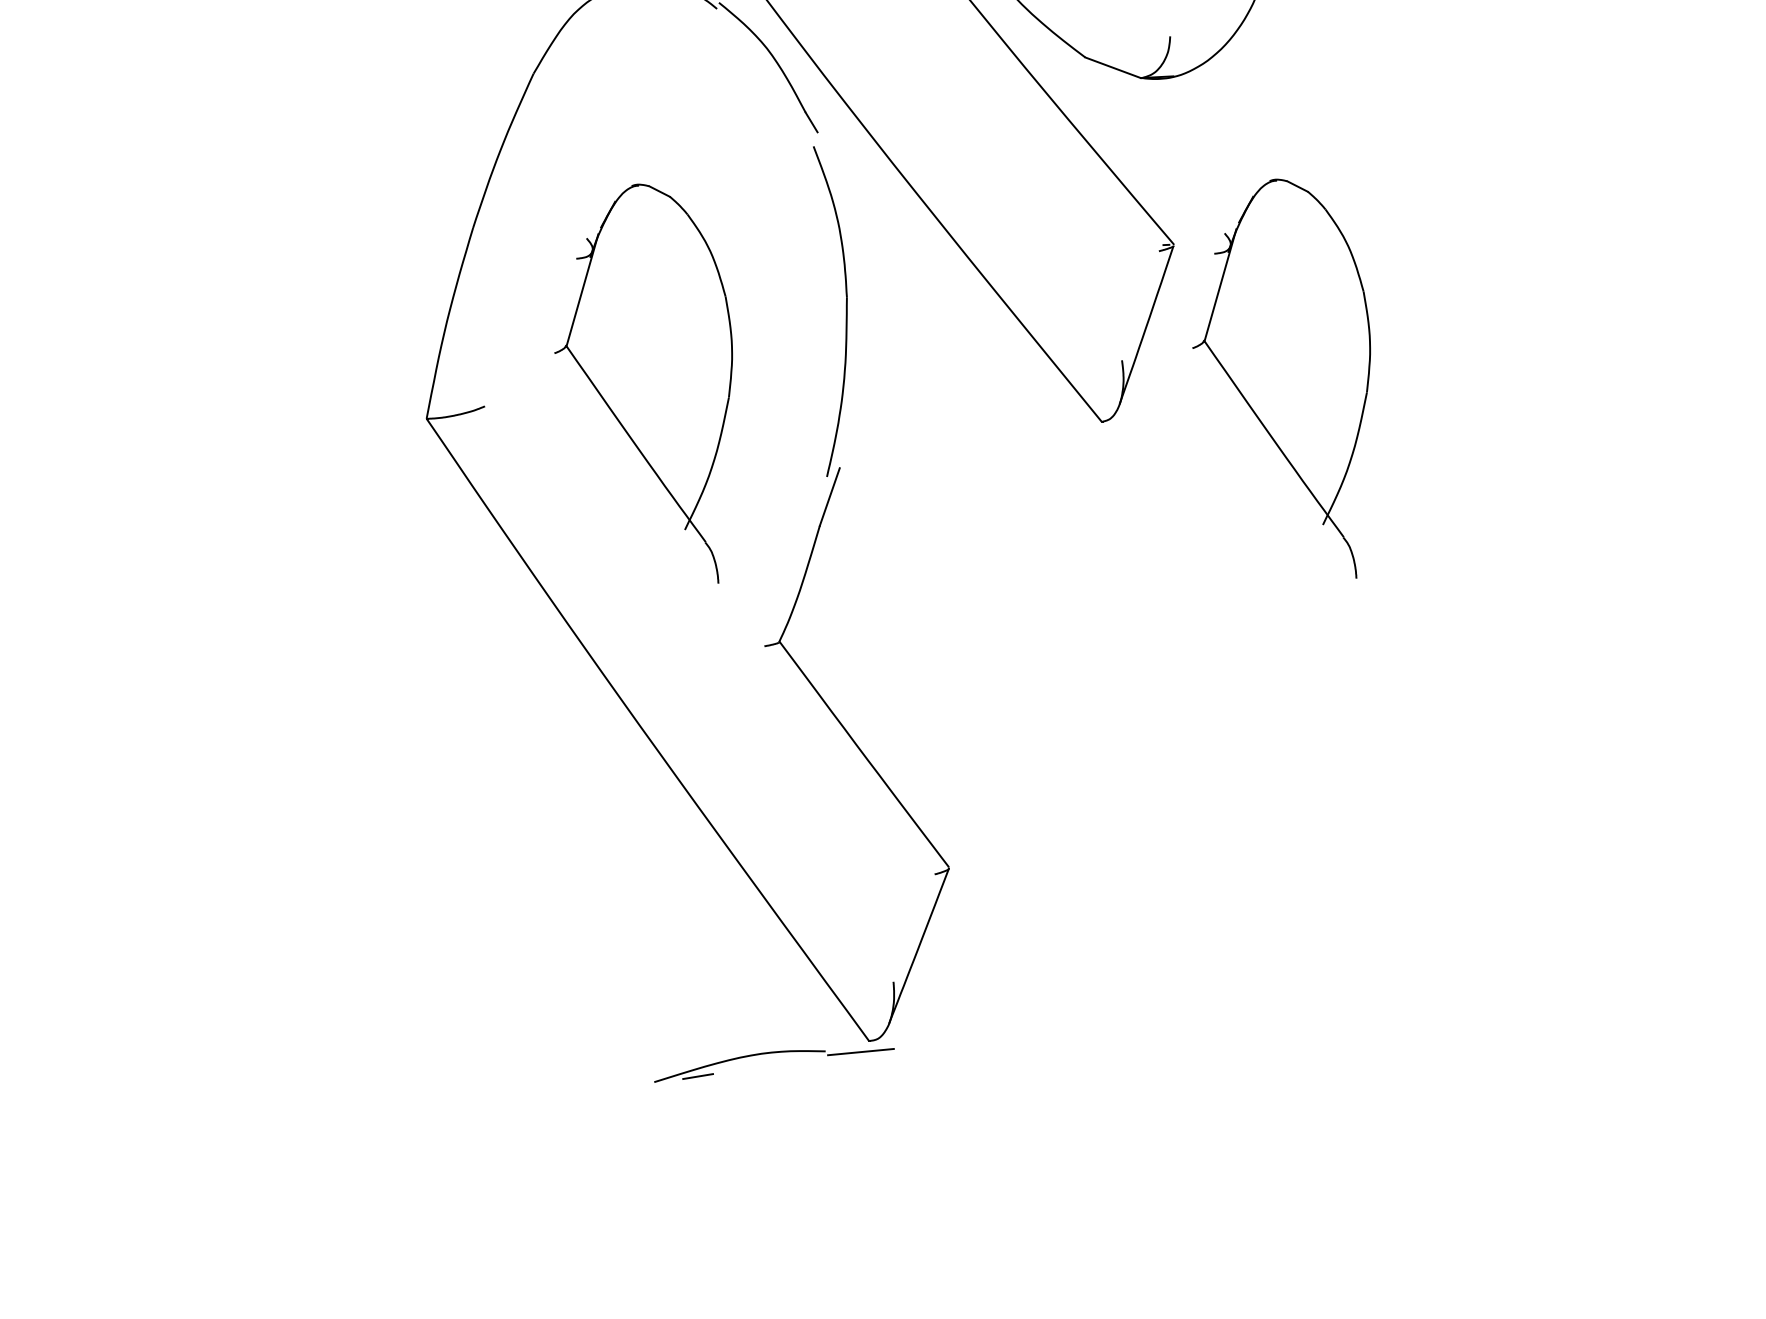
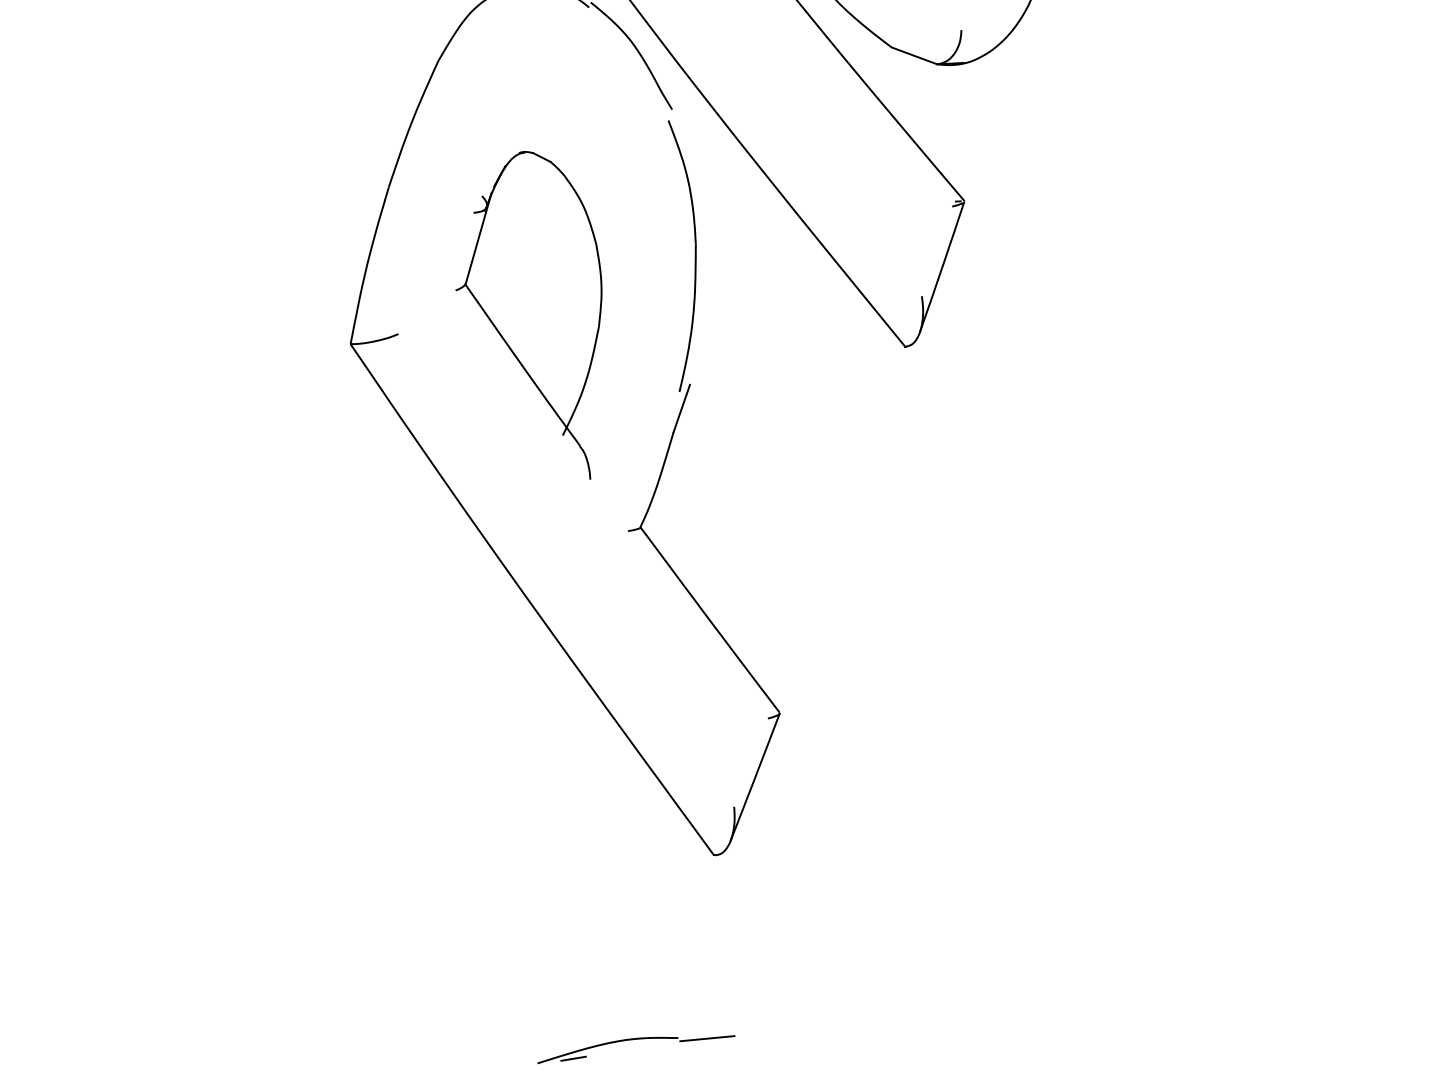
part: (1281, 378) -> (1052, 311), removed
part: (774, 1053) -> (636, 1039), moved

